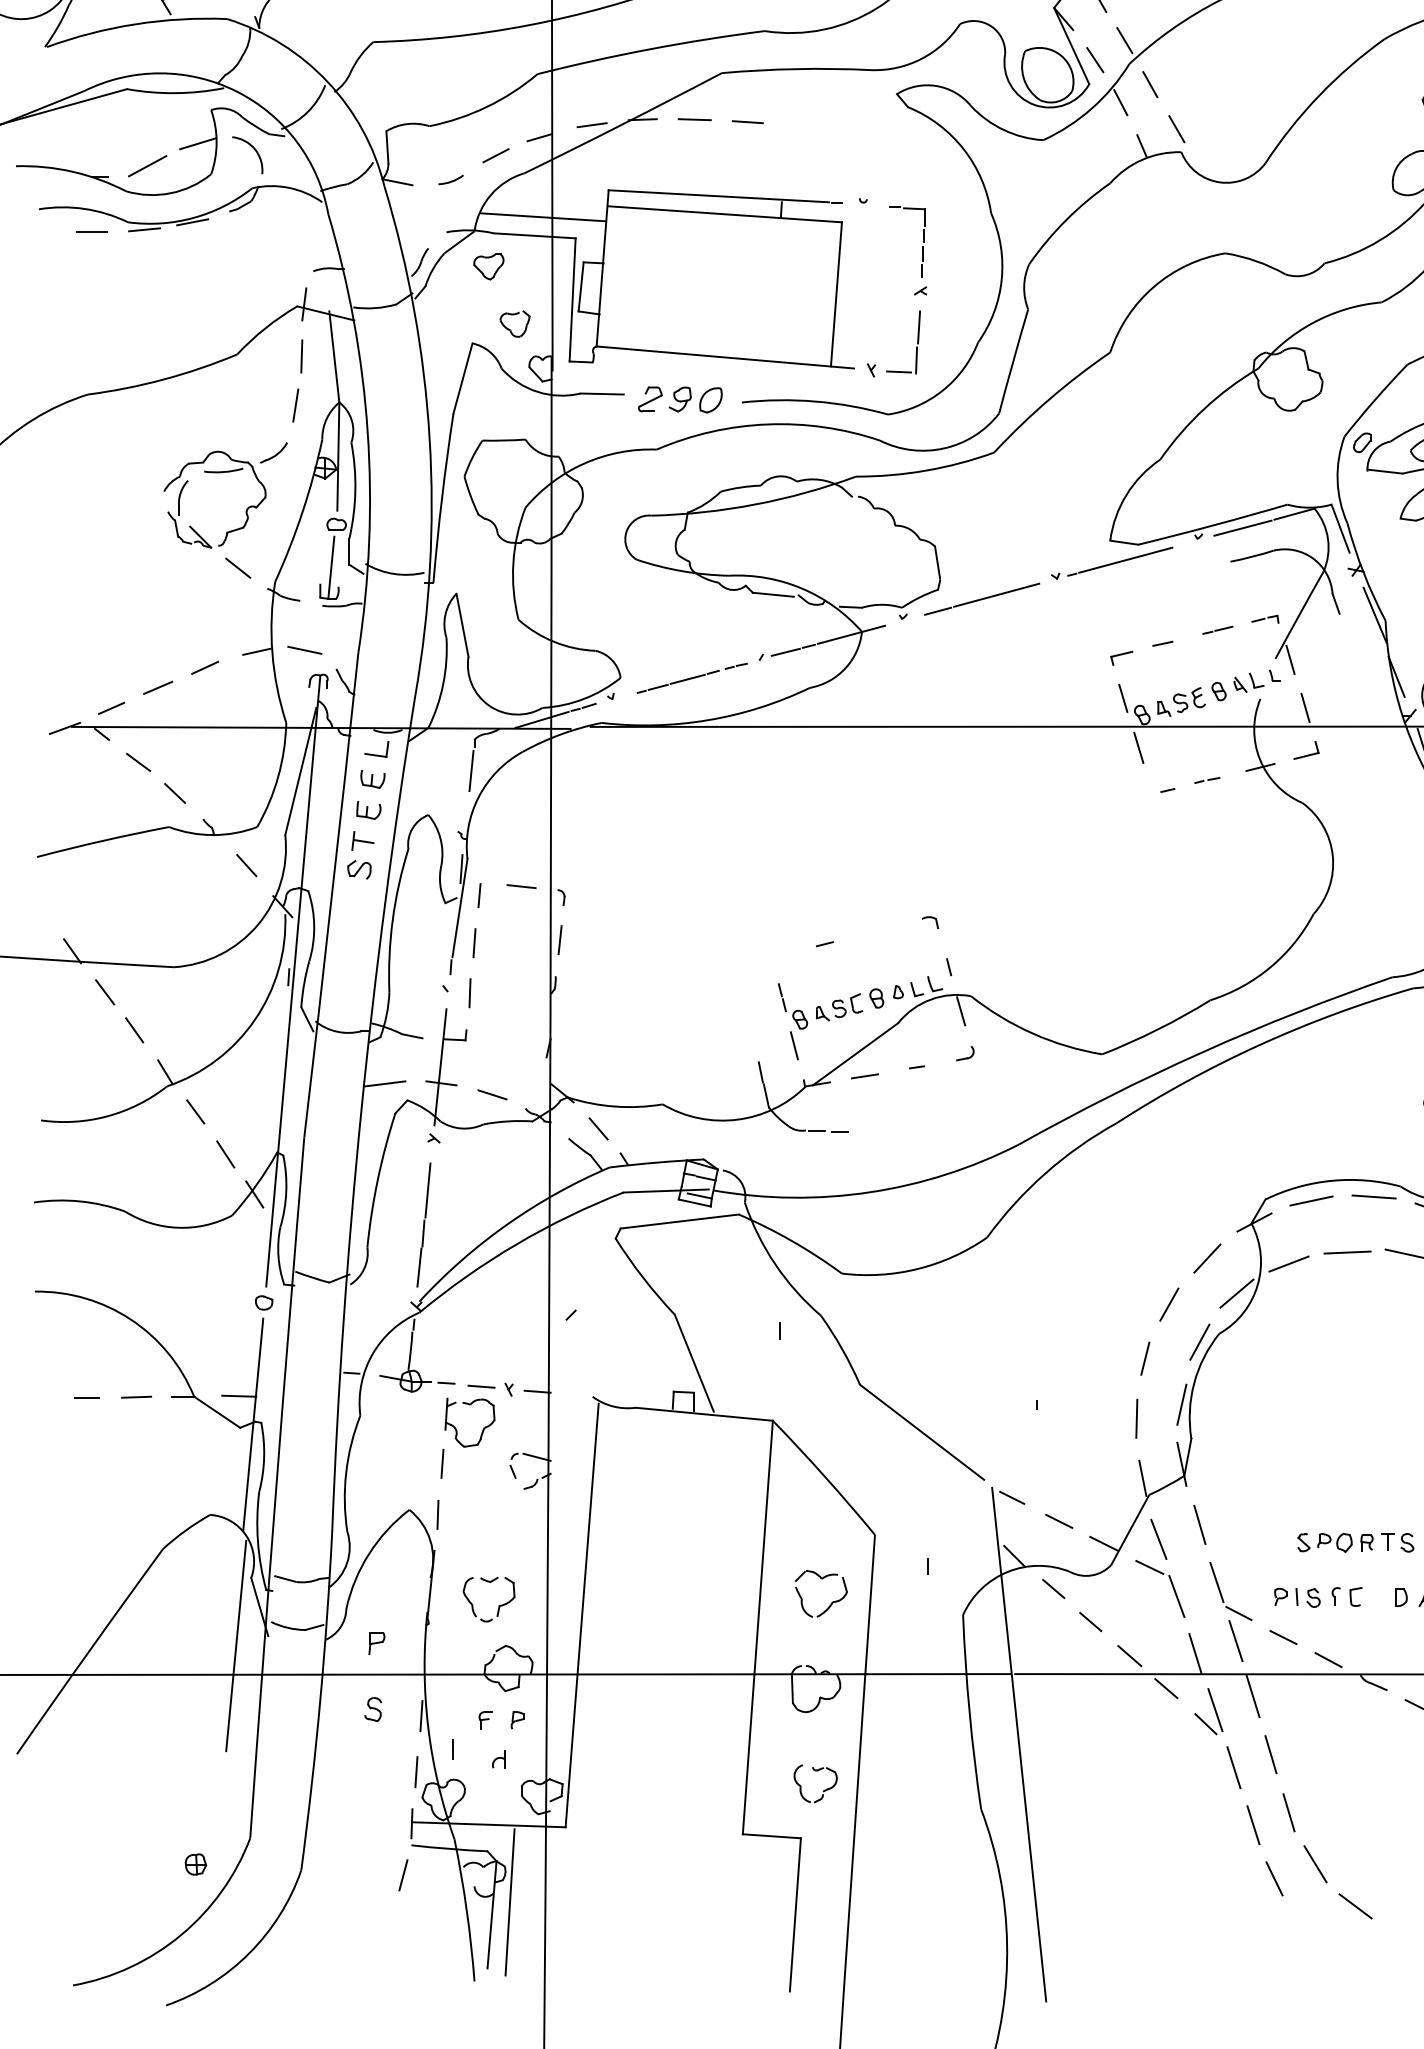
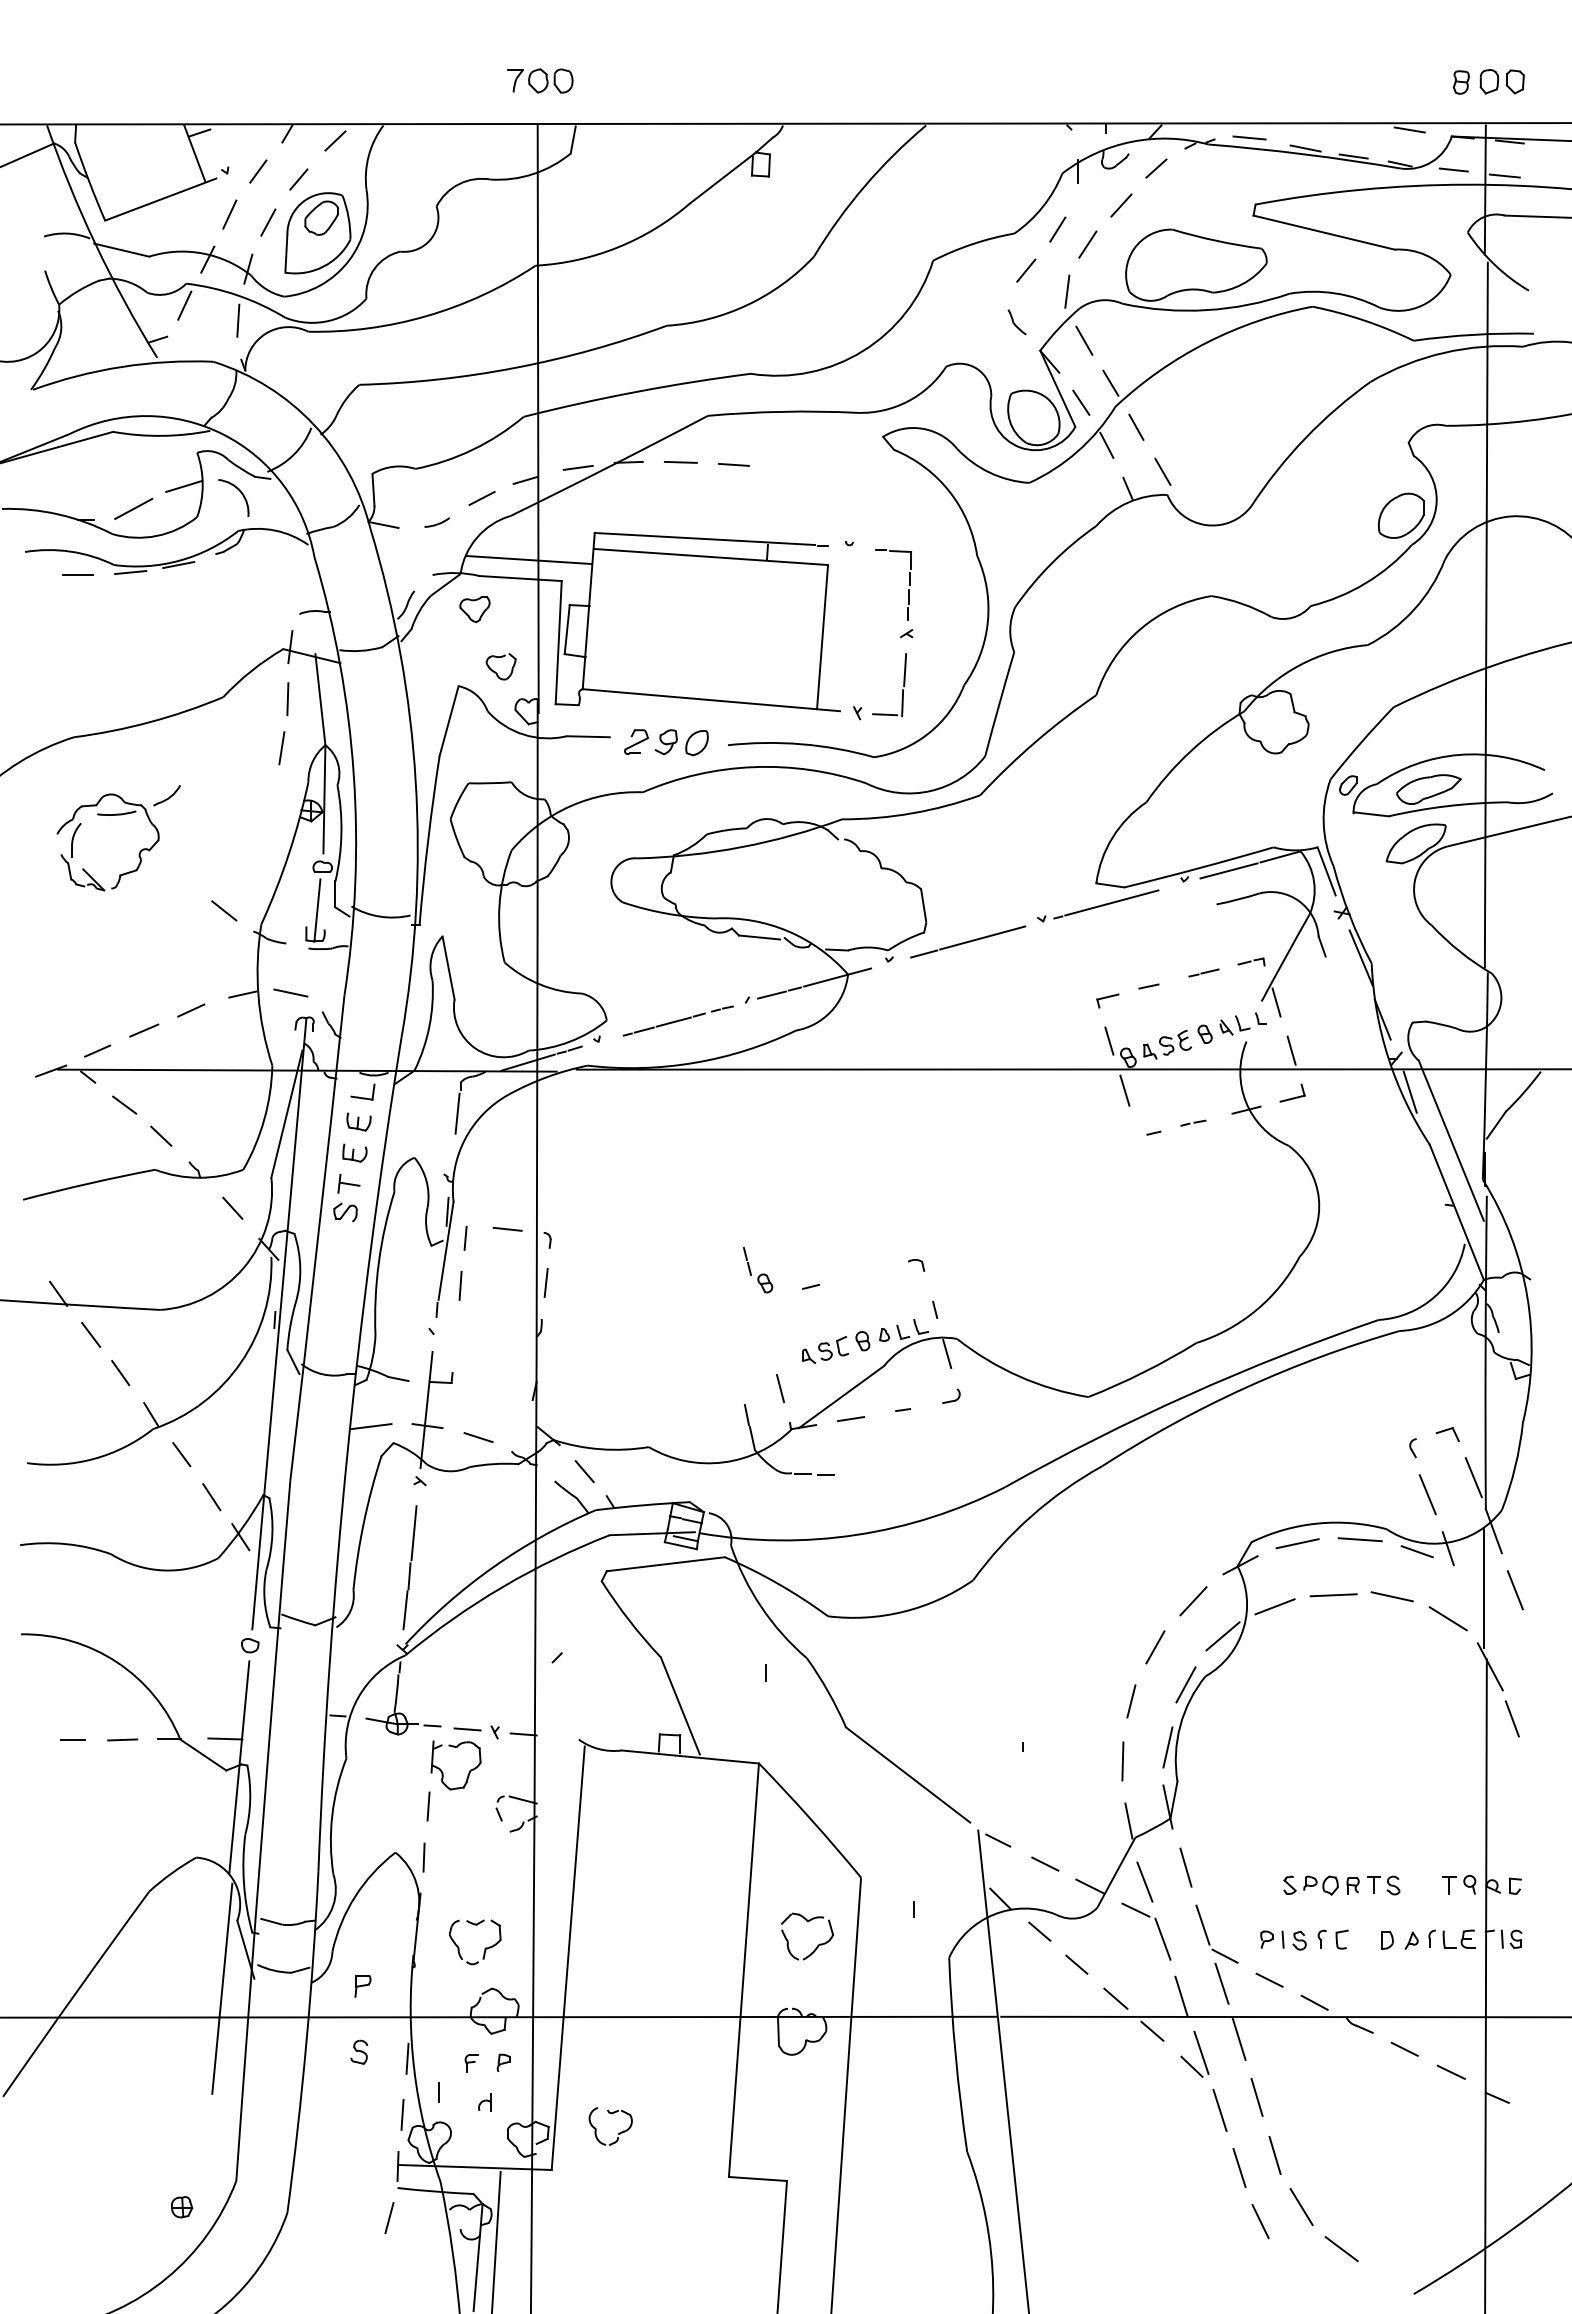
part: (225, 472) -> (118, 815), moved
line: (469, 992) -> (455, 1335), removed
part: (793, 1006) -> (758, 1270), moved
part: (823, 1790) -> (618, 2133), moved

